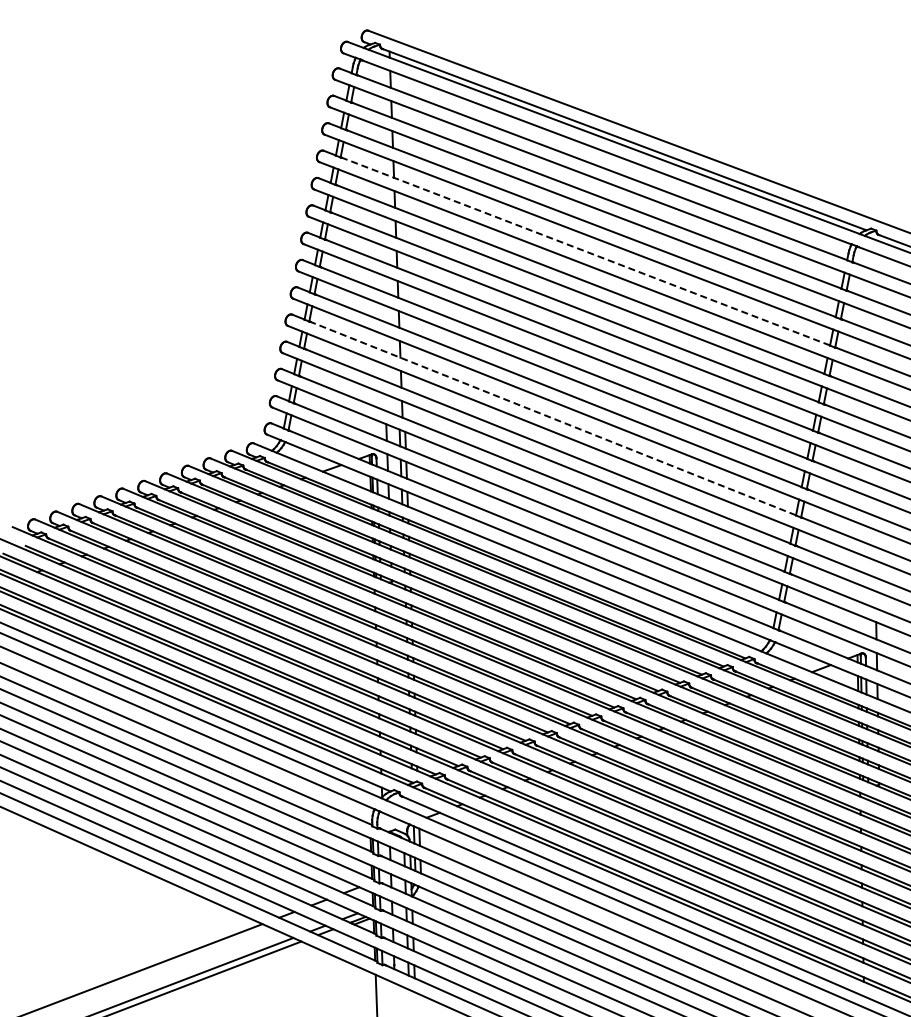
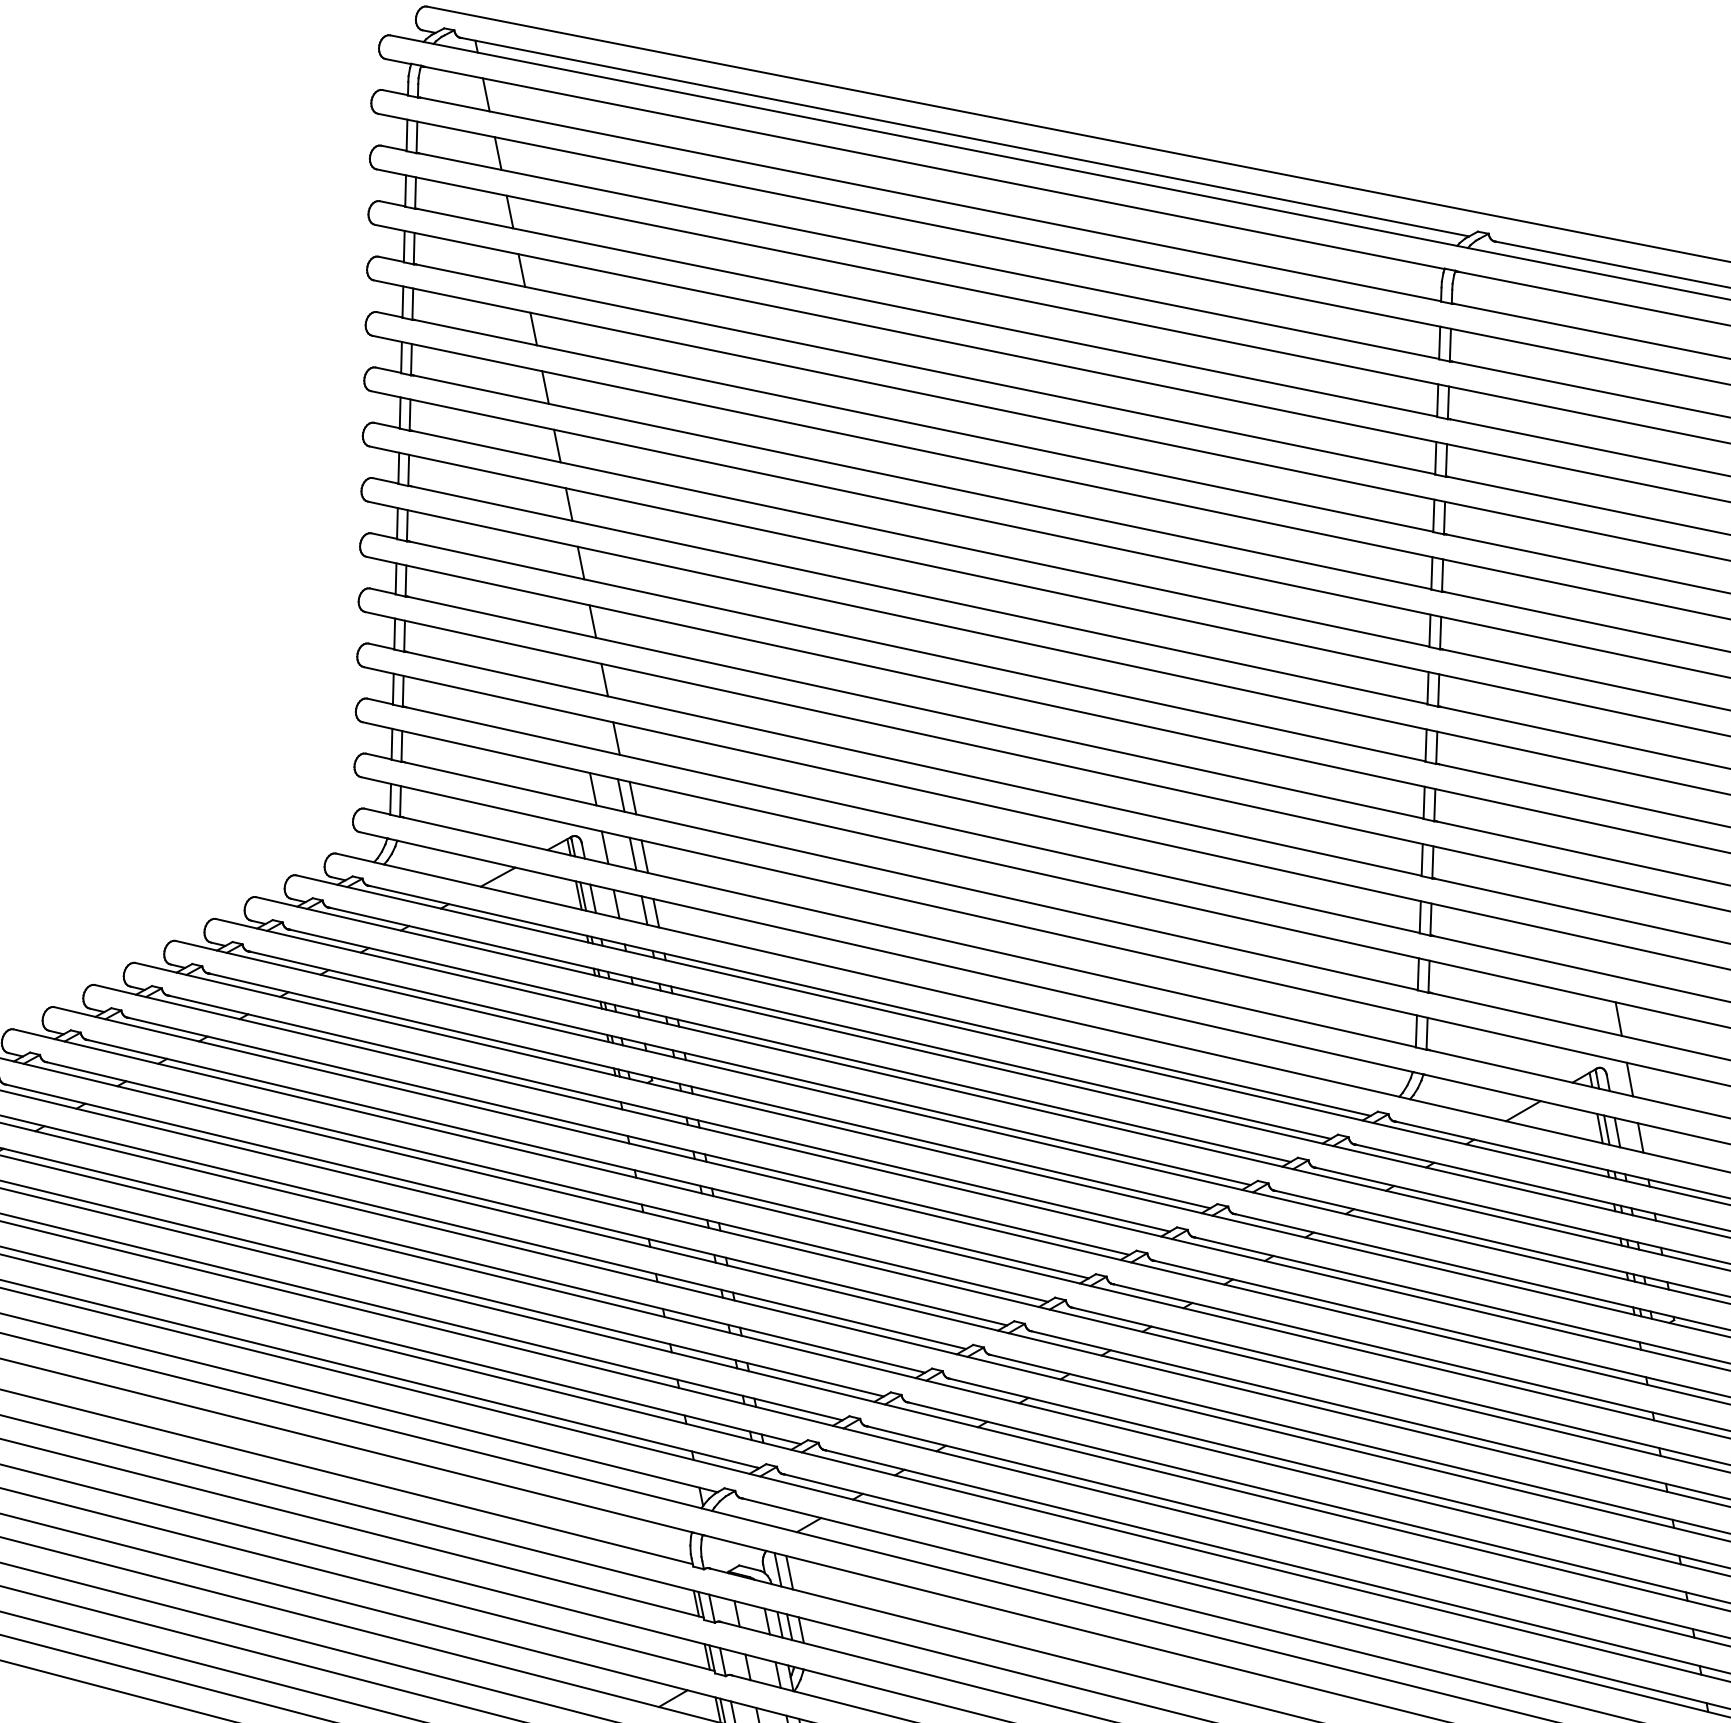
line: (585, 251) -> (924, 369), dashed -> solid
line: (552, 418) -> (914, 707), dashed -> solid

